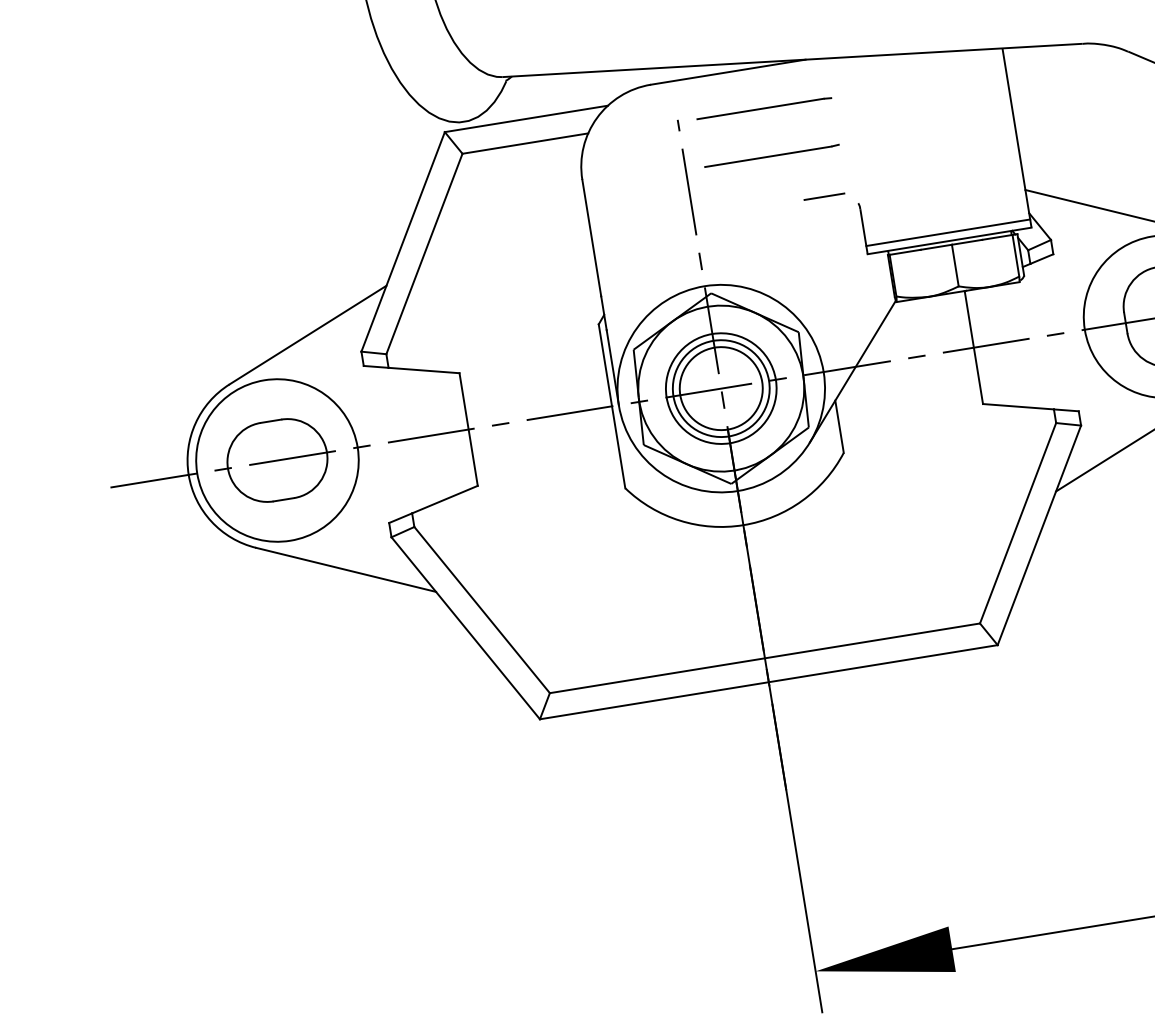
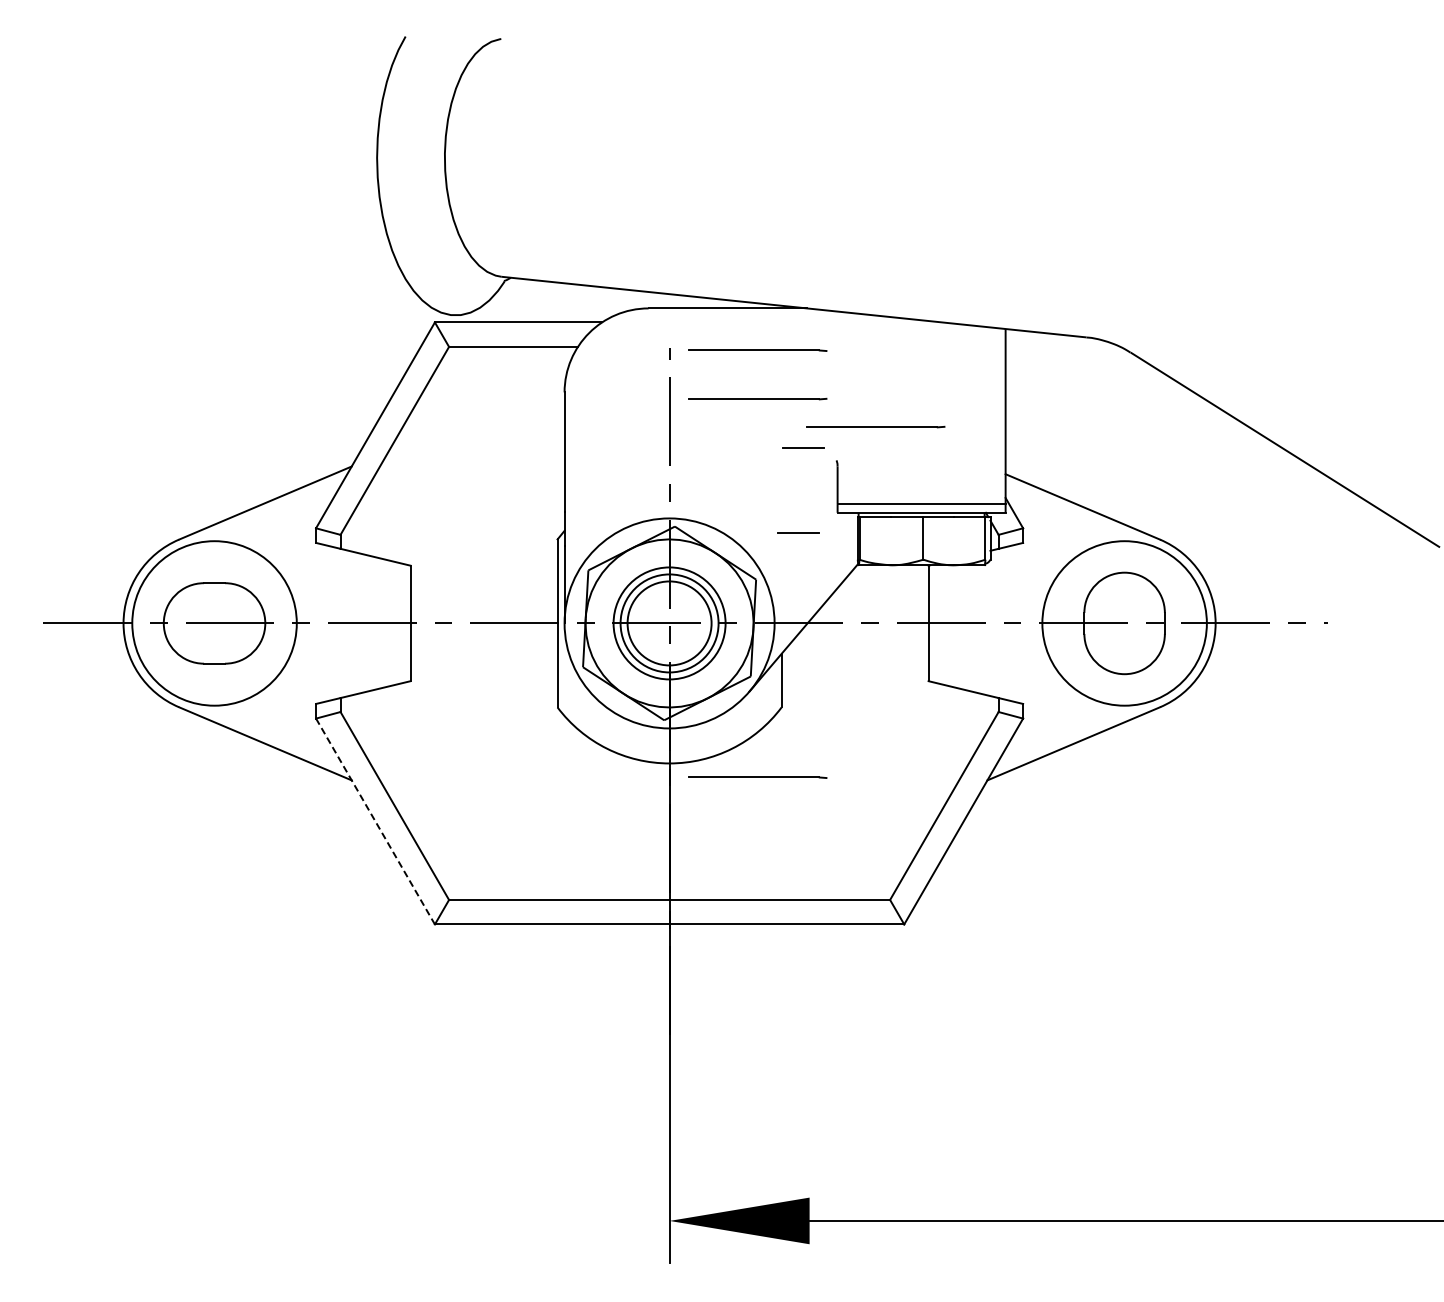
part: (890, 164) -> (875, 426), added
line: (832, 279) -> (798, 532), added
line: (831, 524) -> (757, 777), added
line: (465, 628) -> (375, 821), solid -> dashed

